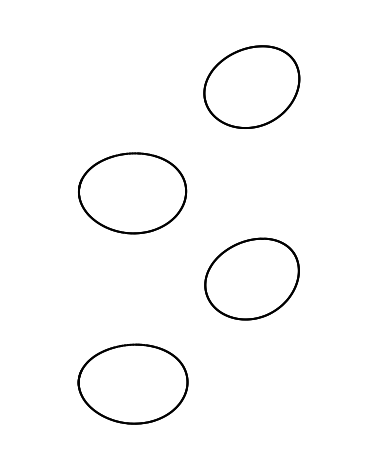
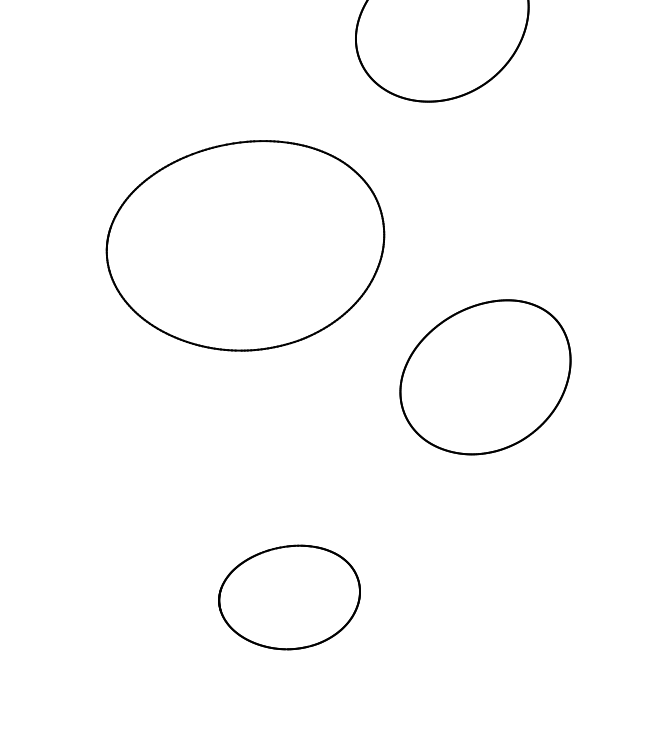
part: (132, 193) -> (246, 246), size x1.4
part: (132, 383) -> (288, 596), size x0.7

